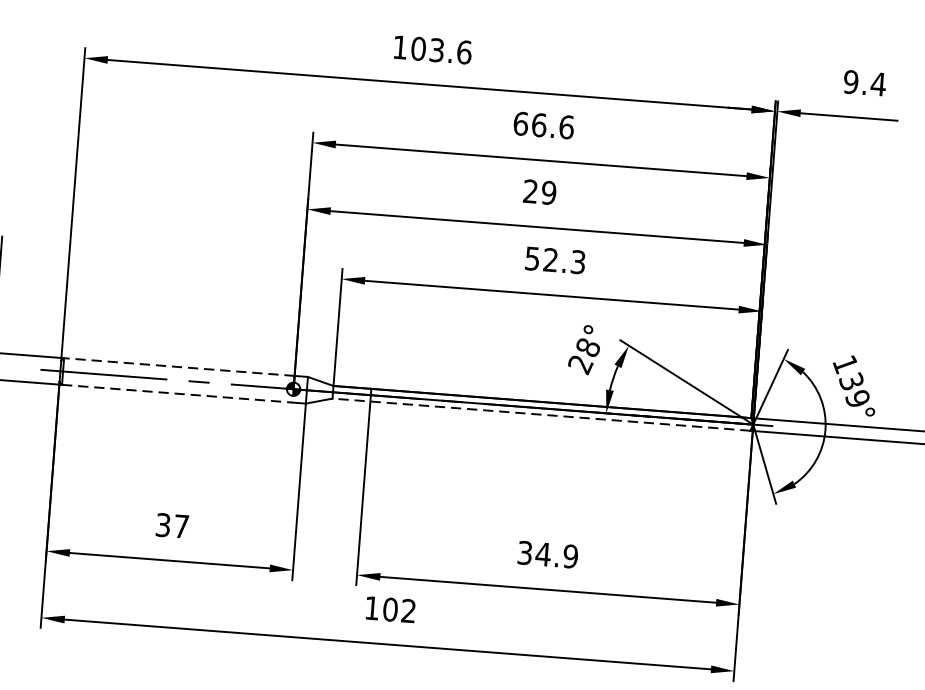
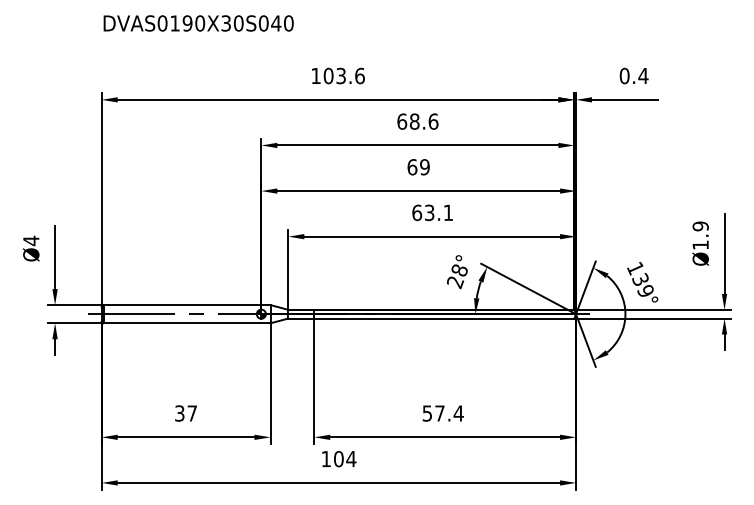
text: (850, 82) -> (624, 76), 9.4 -> 0.4
text: (538, 124) -> (414, 121), 66.6 -> 68.6
text: (530, 191) -> (412, 167), 29 -> 69
text: (555, 259) -> (432, 212), 52.3 -> 63.1
line: (179, 367) -> (182, 305), dashed -> solid
line: (177, 393) -> (182, 323), dashed -> solid
line: (540, 414) -> (430, 318), dashed -> solid
text: (548, 554) -> (443, 413), 34.9 -> 57.4
text: (409, 610) -> (351, 458), 102 -> 104

